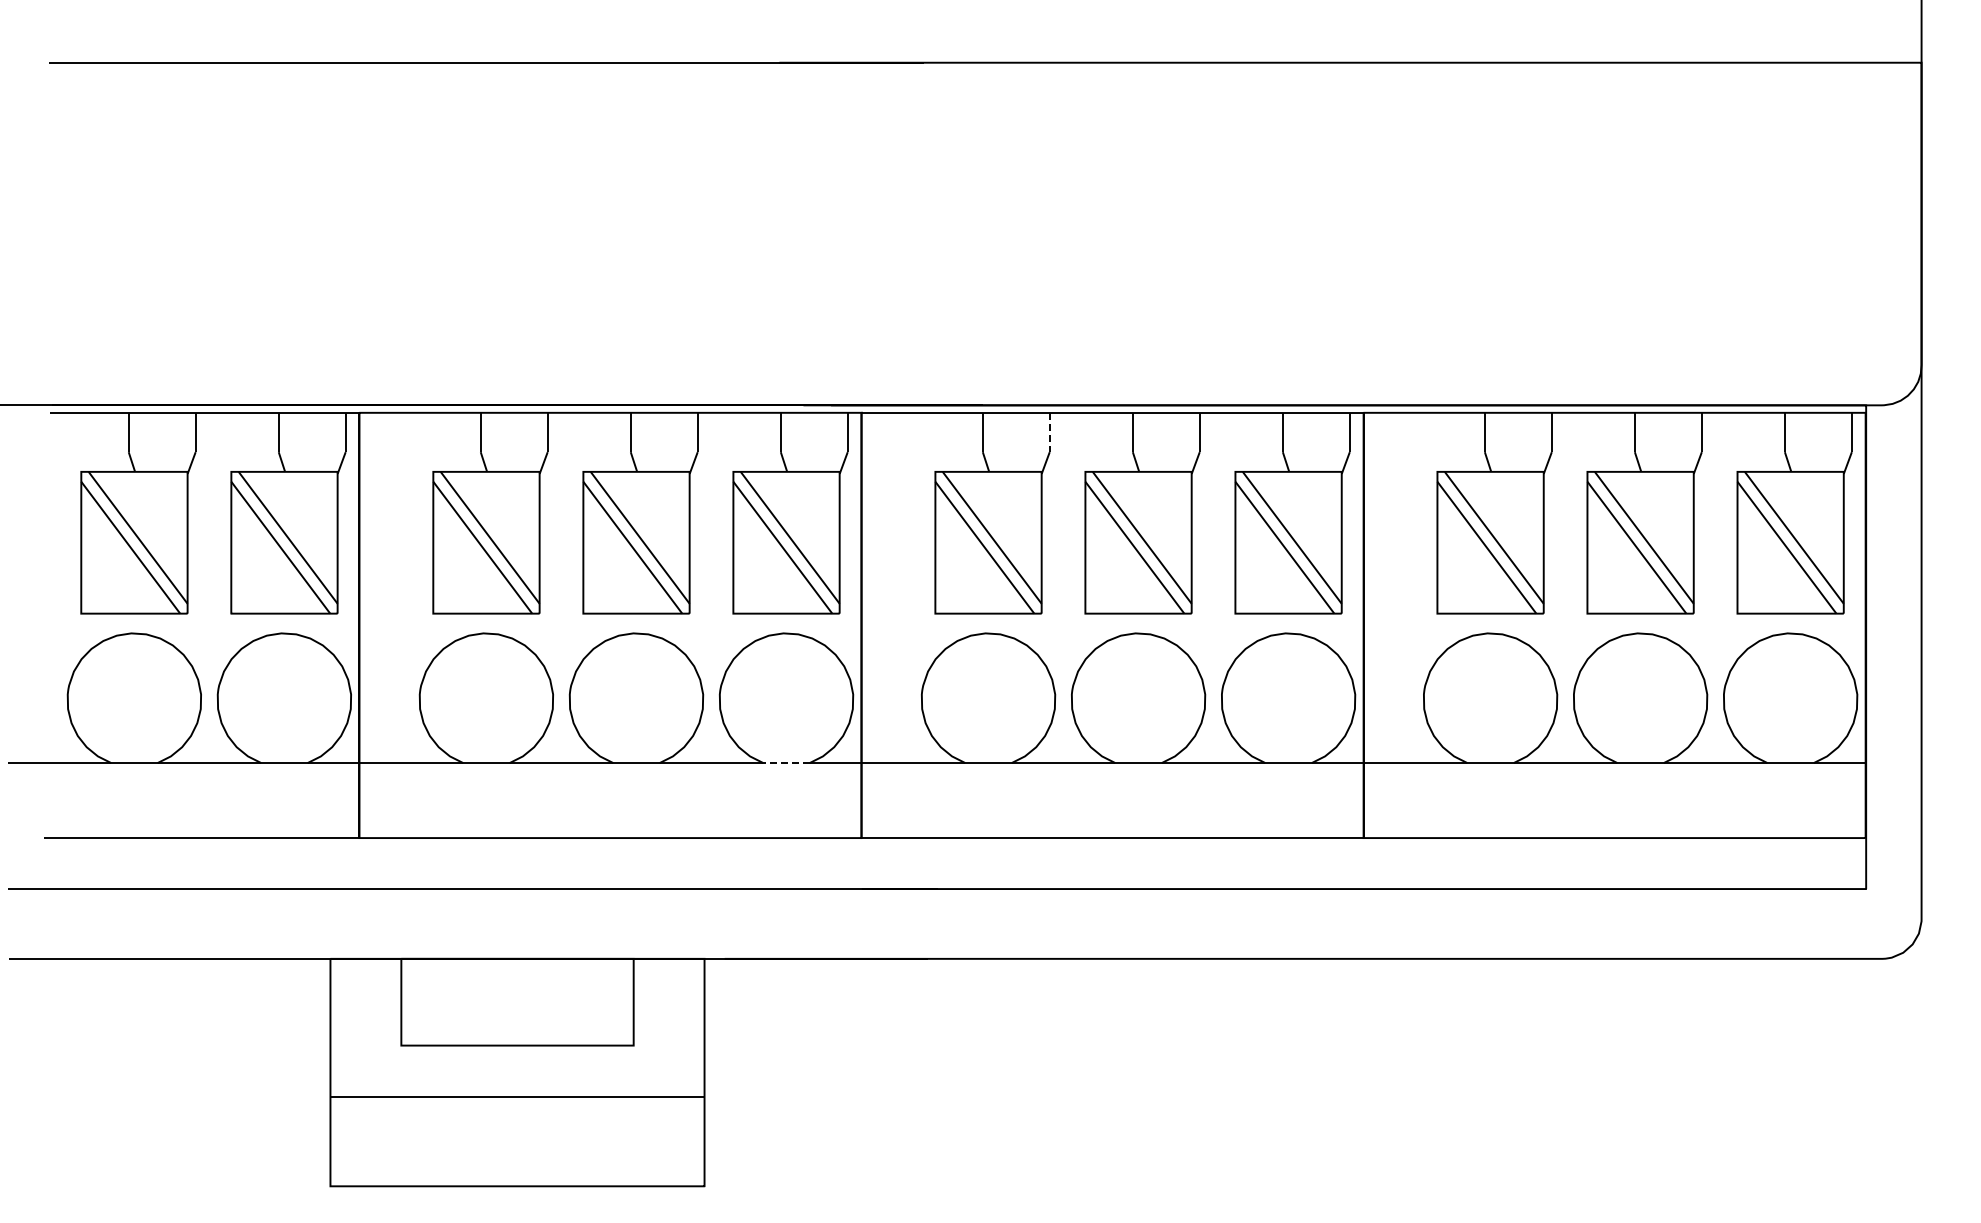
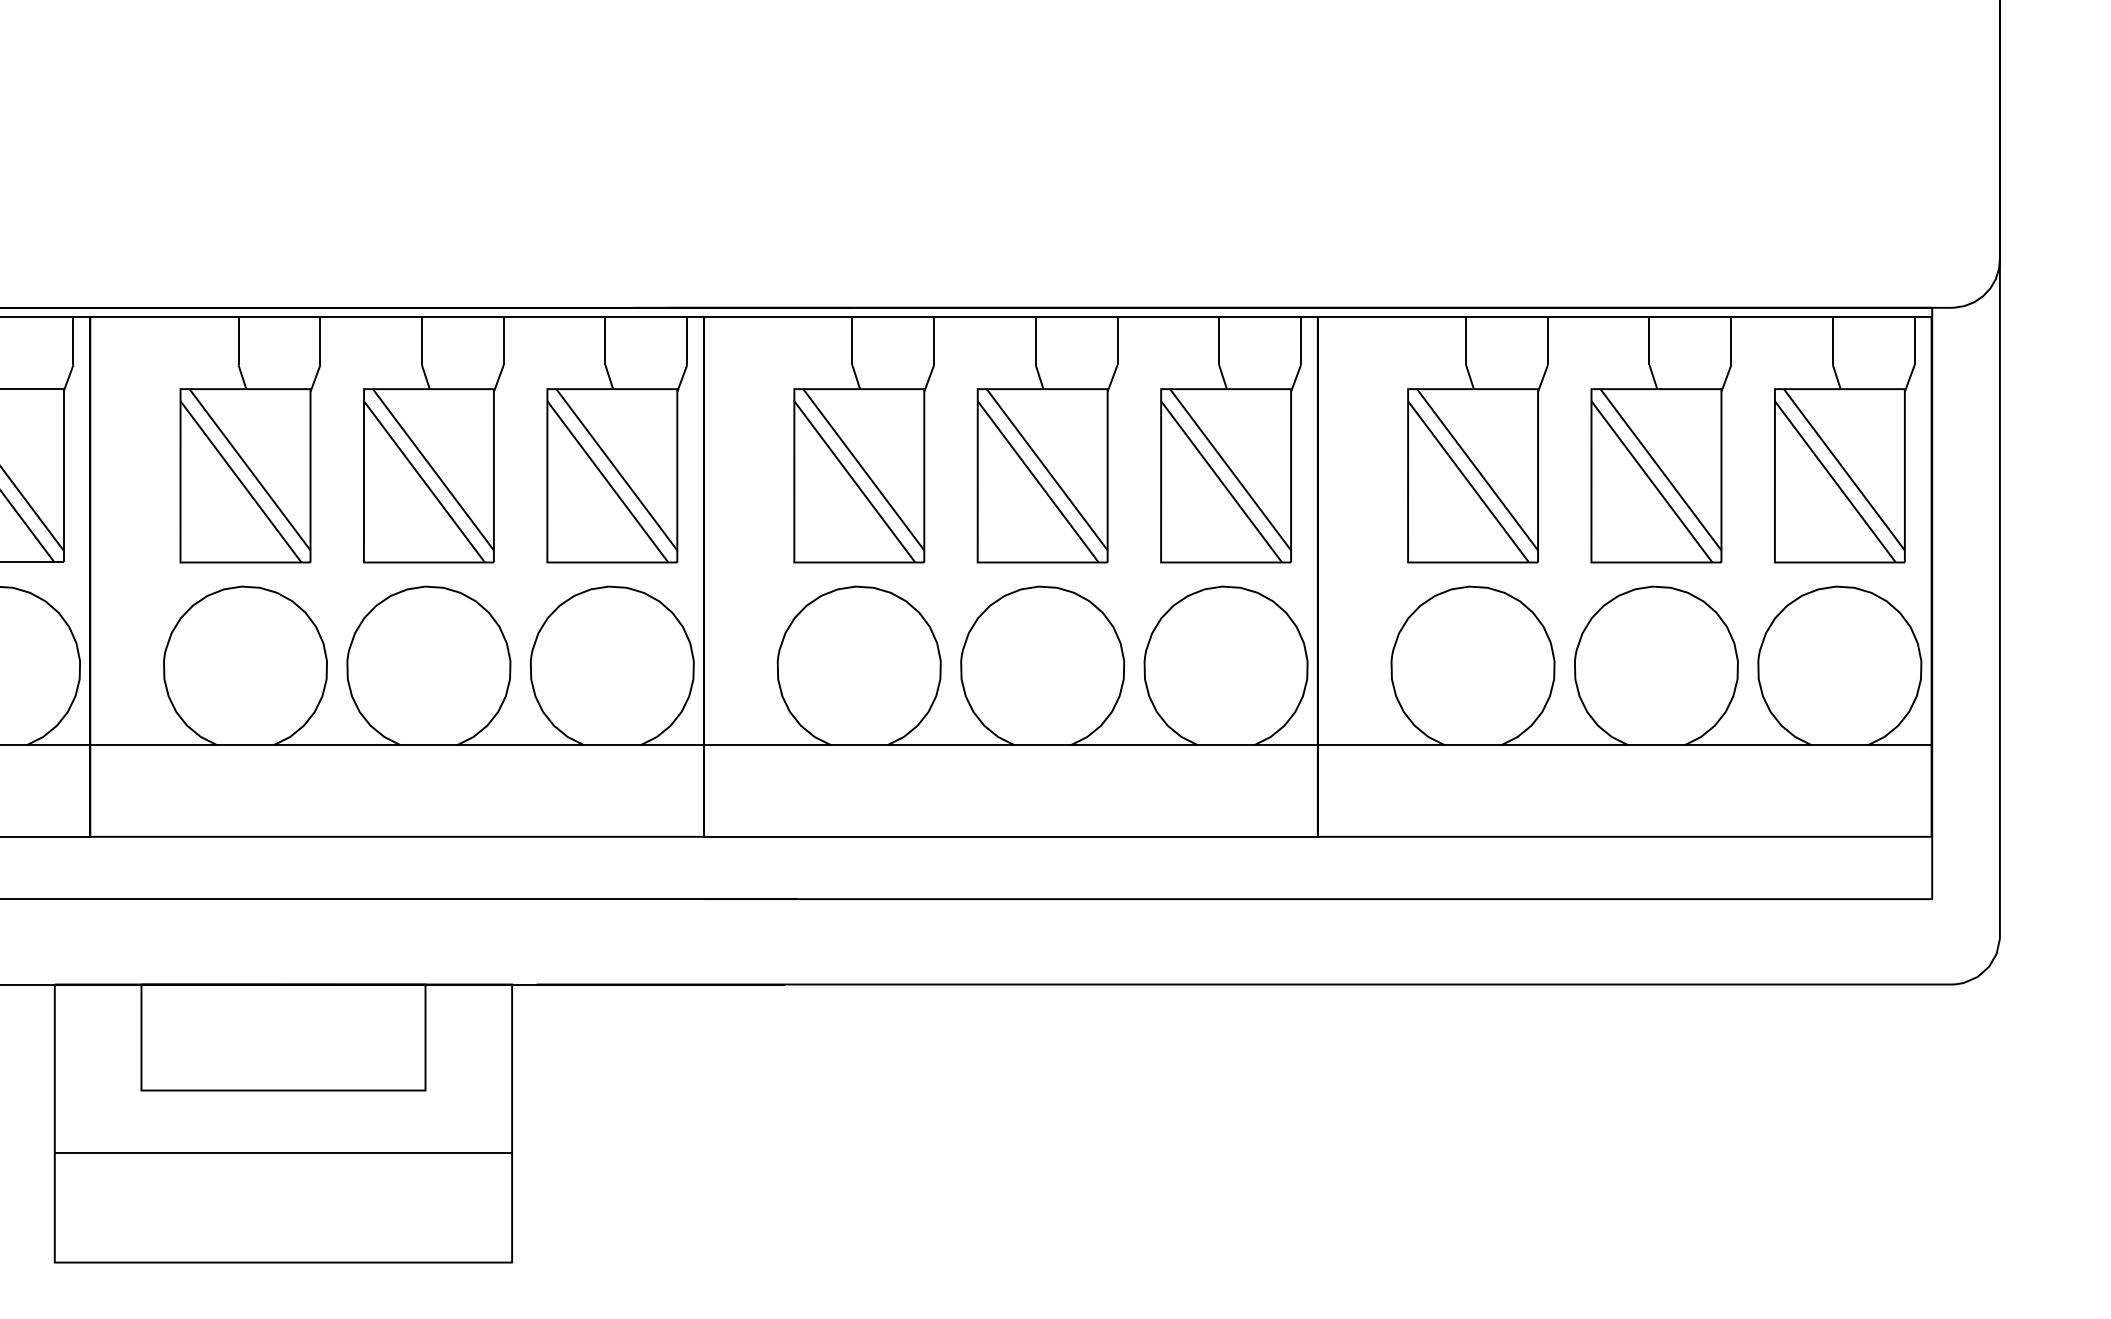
line: (1049, 432) -> (933, 341), dashed -> solid
line: (786, 763) -> (612, 745), dashed -> solid

